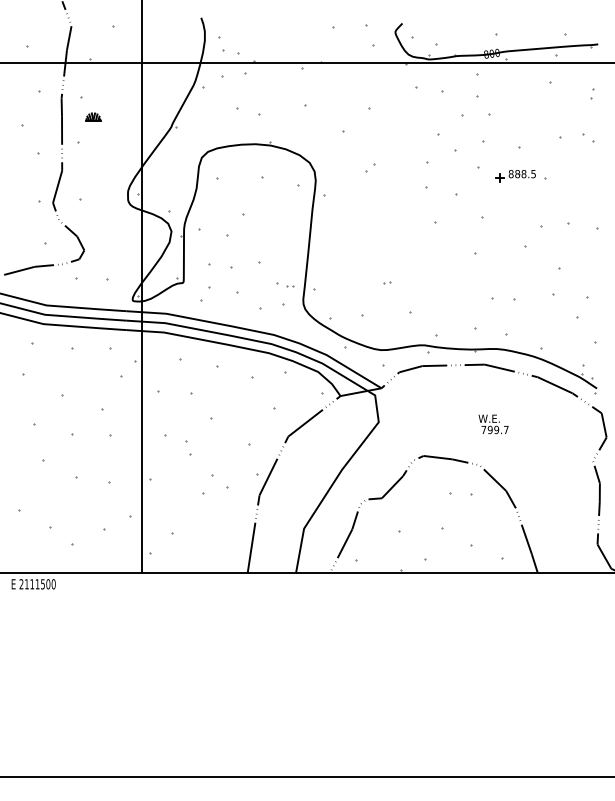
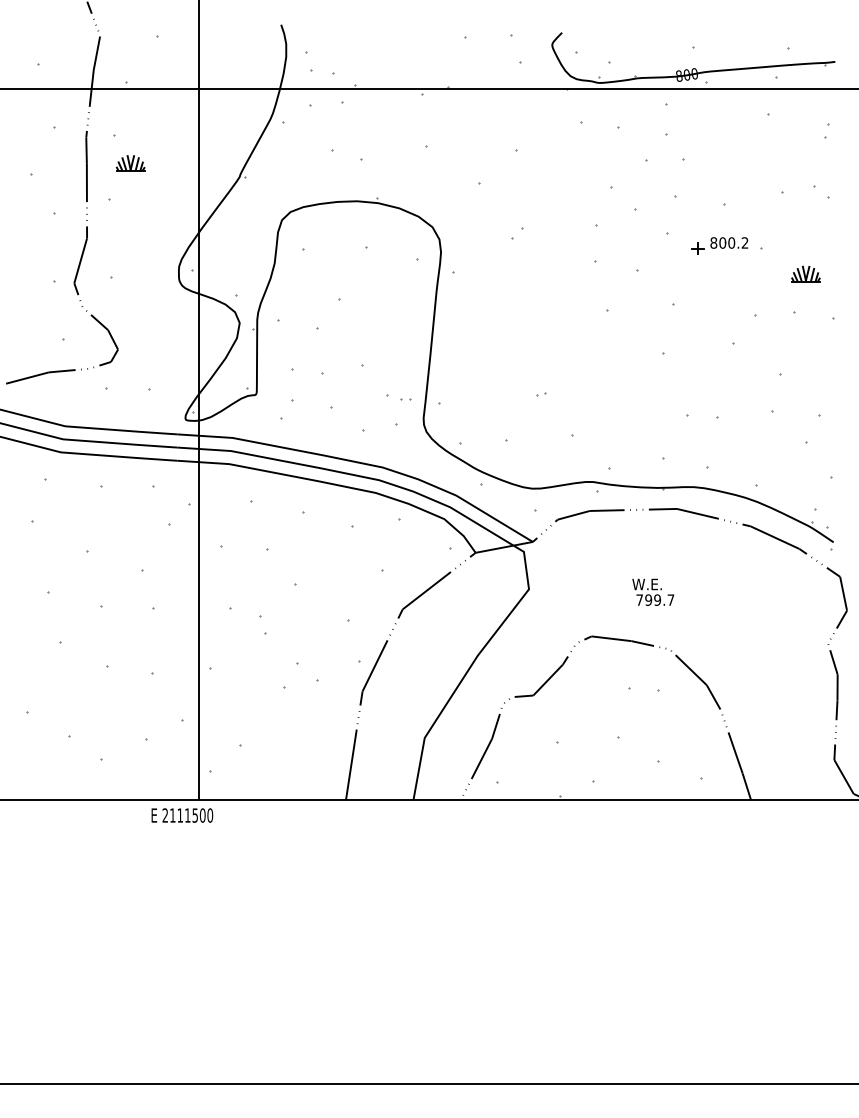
part: (93, 117) -> (130, 163), size x1.43
text: (525, 173) -> (733, 242), 888.5 -> 800.2
part: (576, 195) -> (805, 273), added
text: (493, 423) -> (653, 591), moved
text: (33, 584) -> (182, 815), moved

